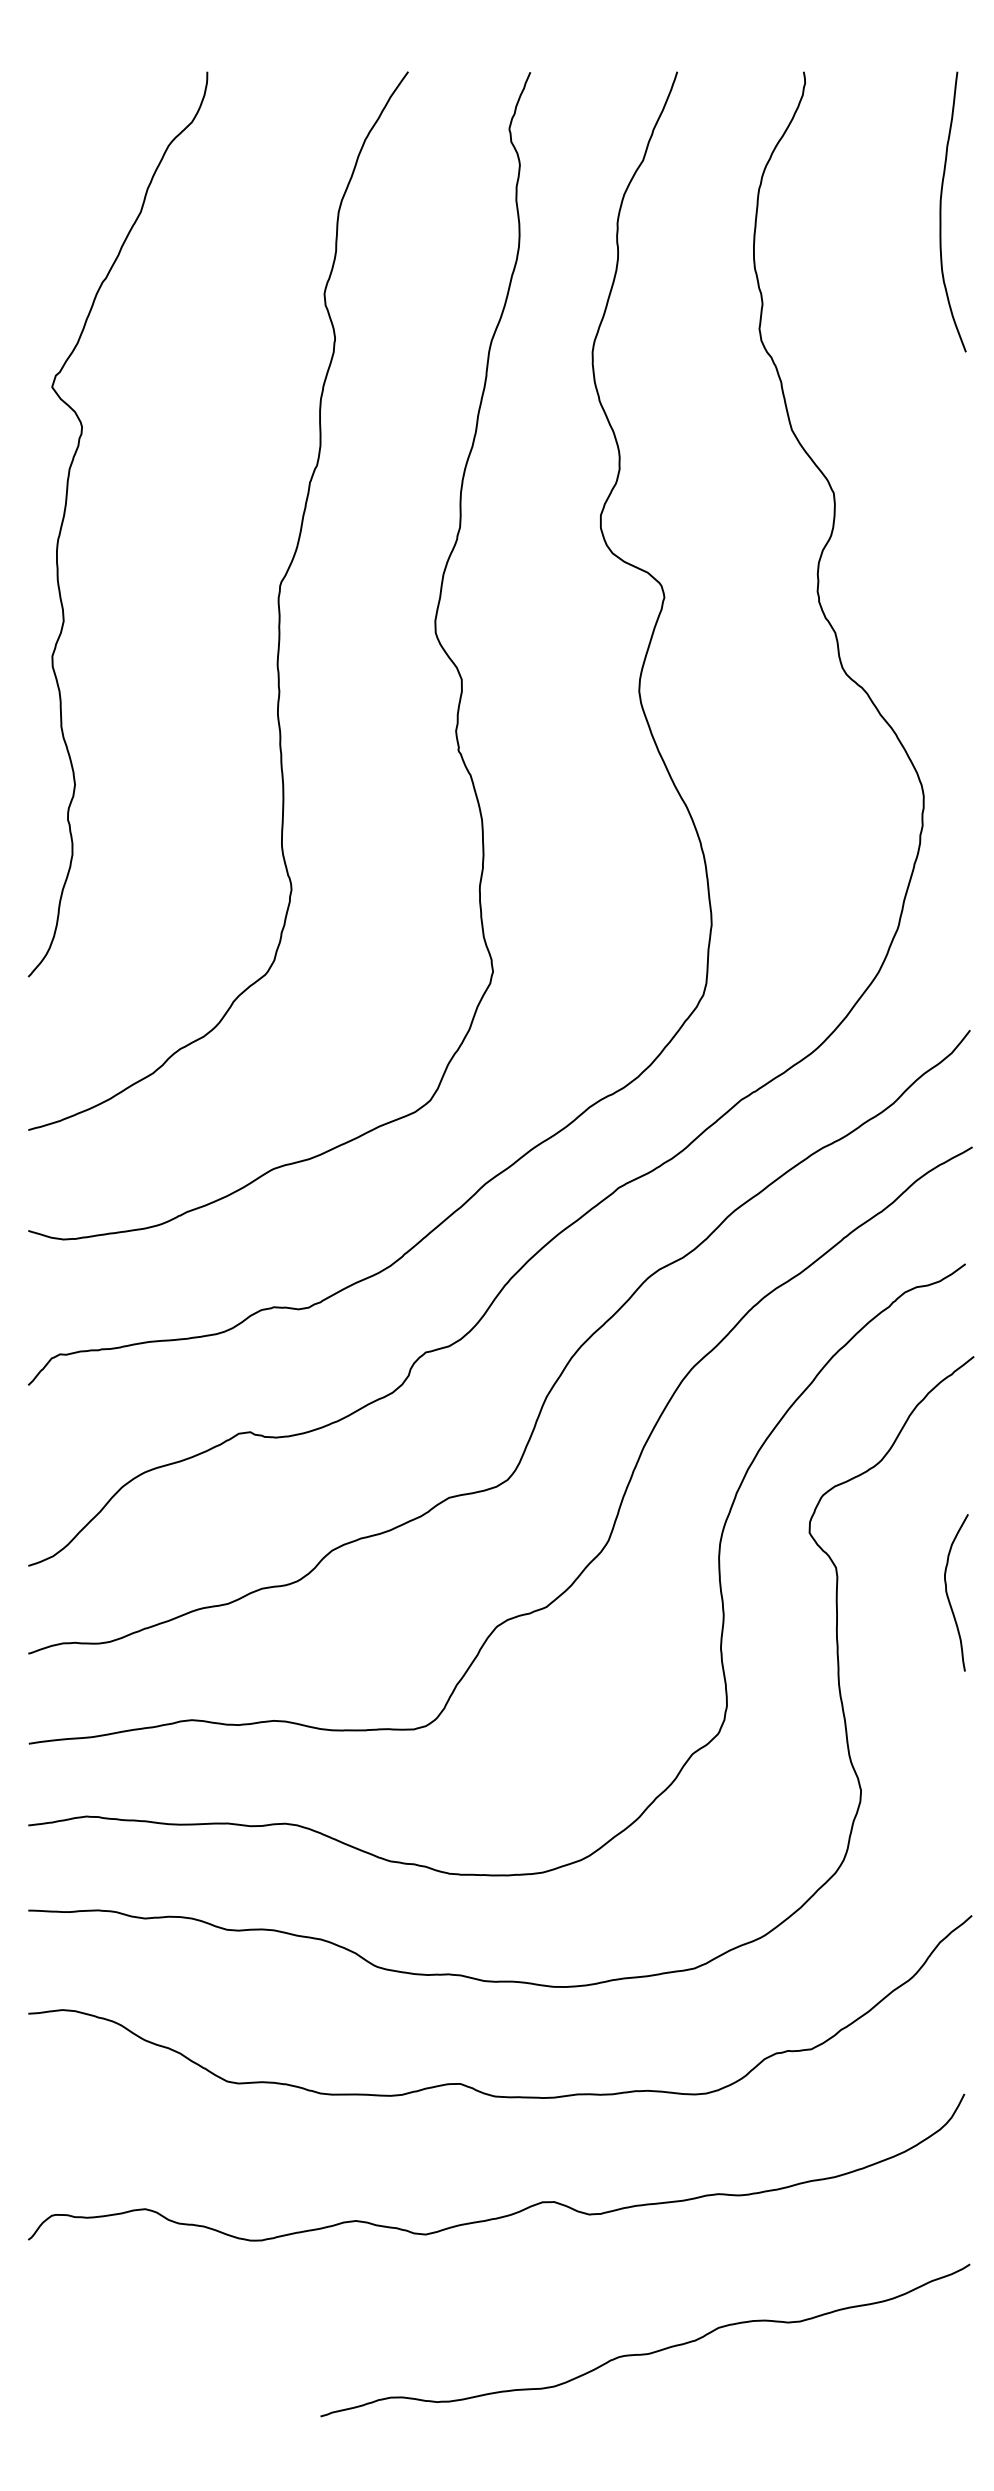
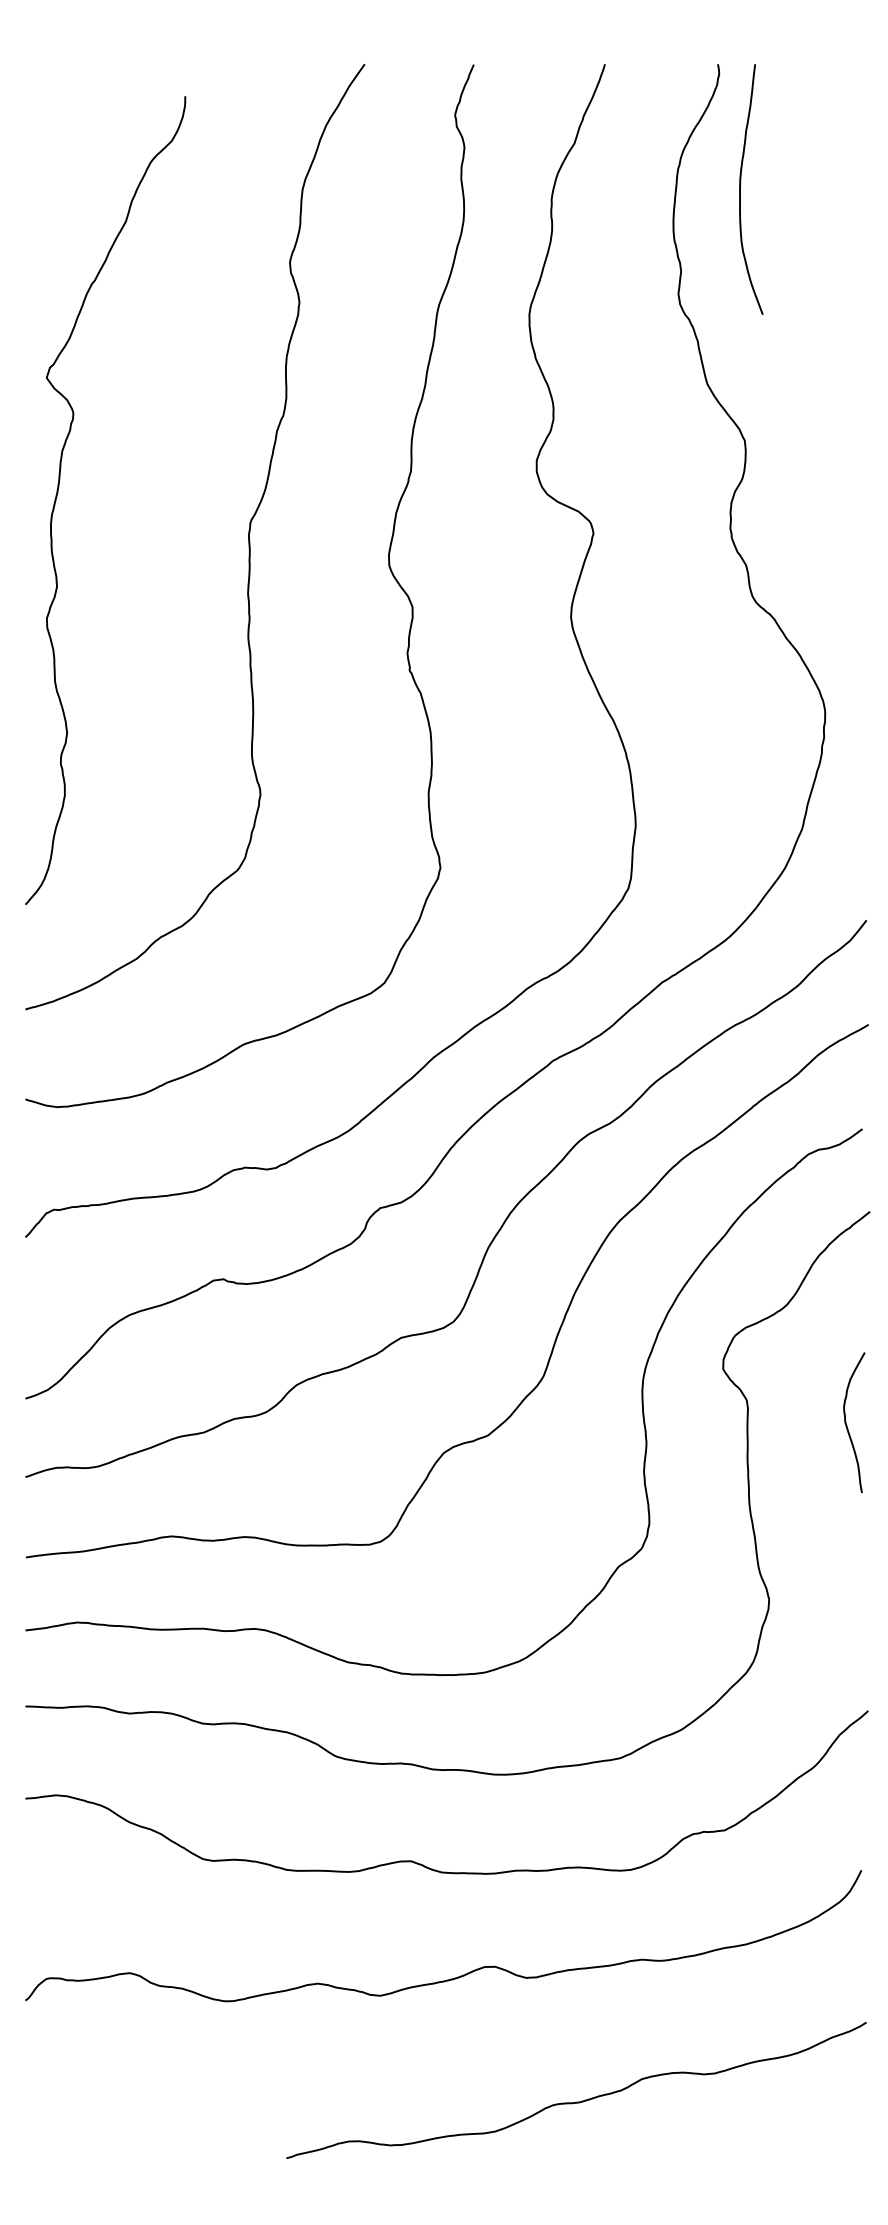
curve: (940, 212) -> (740, 189), moved
curve: (65, 516) -> (58, 493), moved

